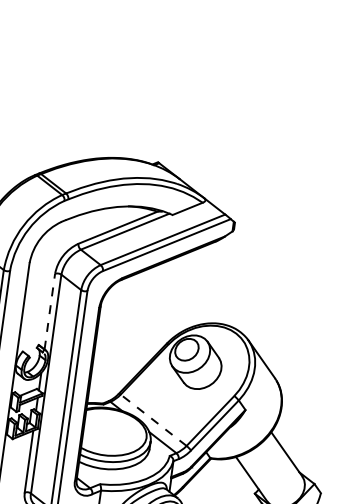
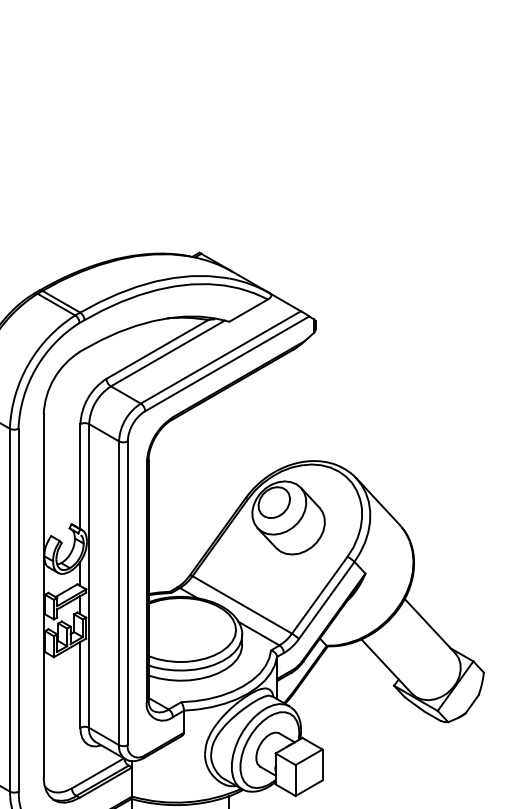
line: (49, 311) -> (80, 476), dashed -> solid
line: (153, 419) -> (241, 604), dashed -> solid

